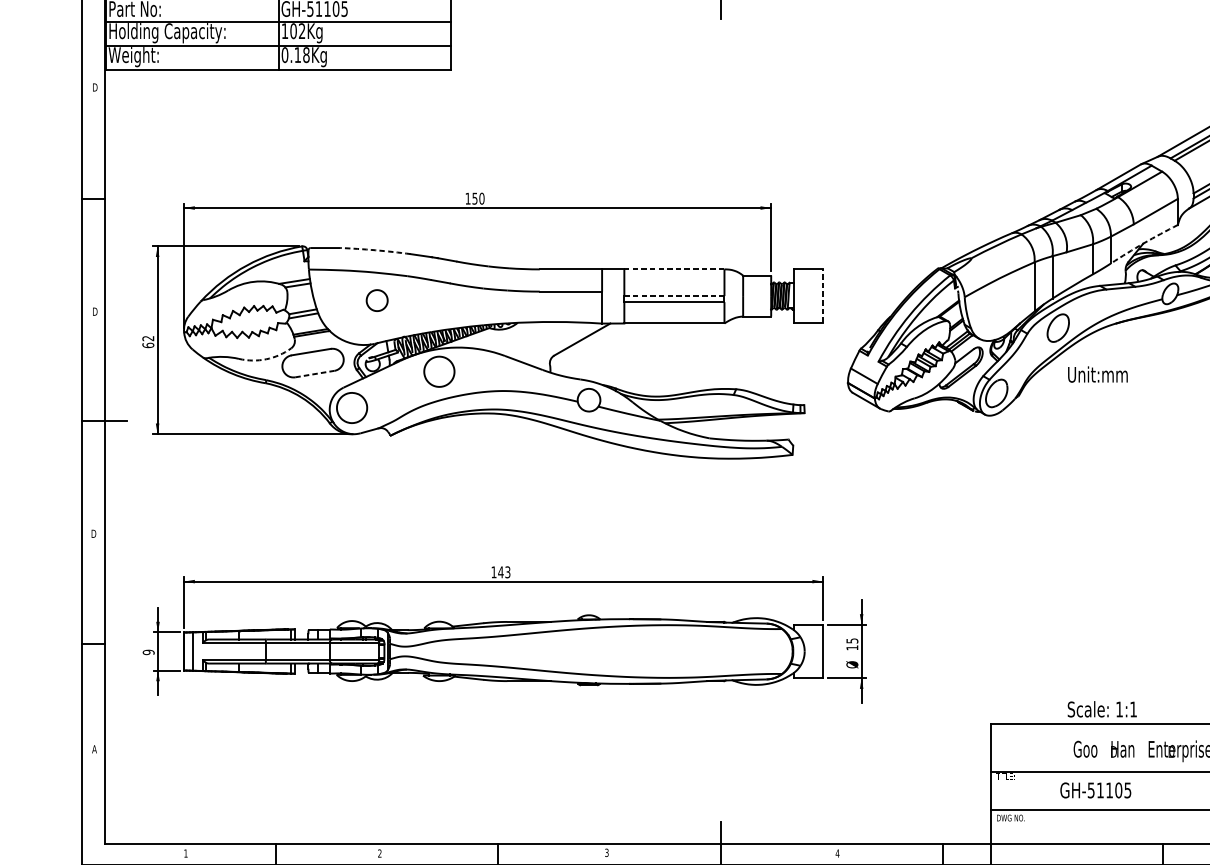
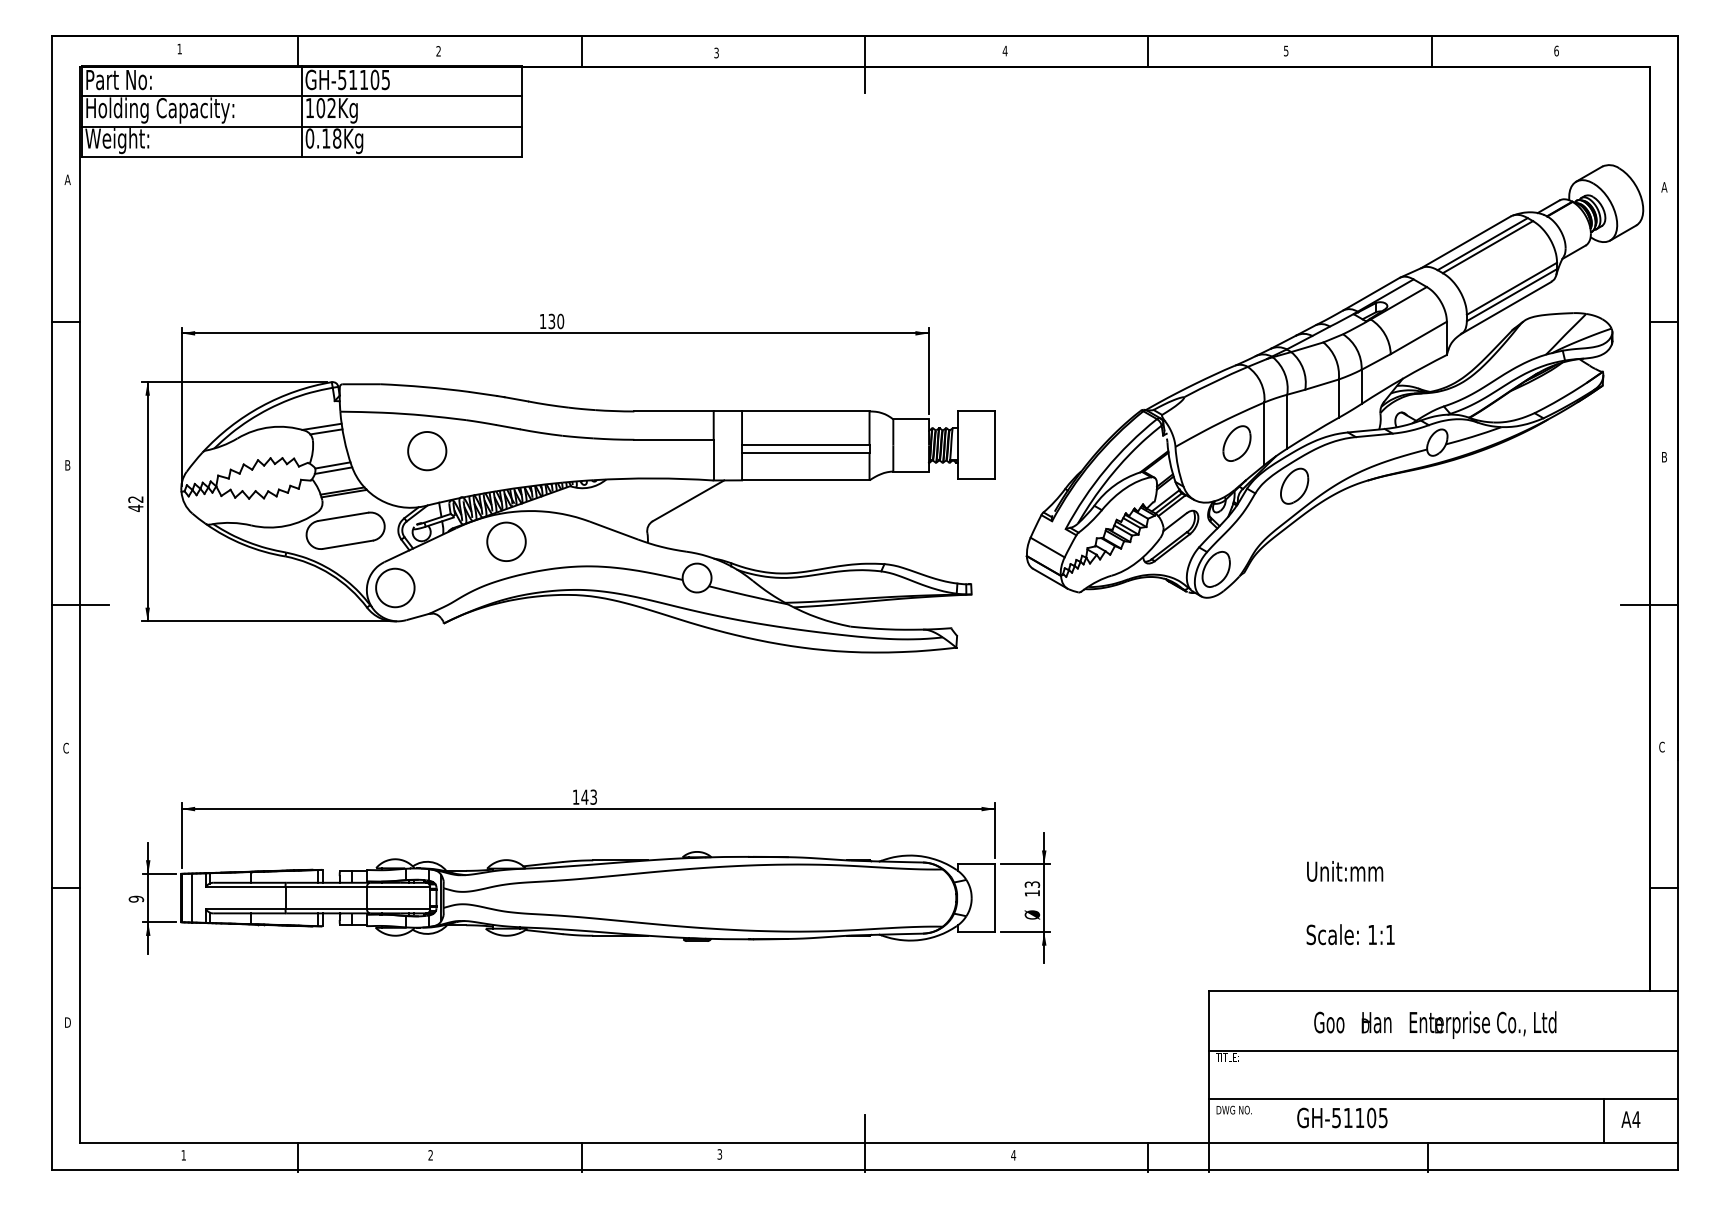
text: (94, 87) -> (67, 179), D -> A
text: (474, 197) -> (551, 320), 150 -> 130
arc: (1143, 243) -> (1403, 378), dashed -> solid
arc: (375, 250) -> (425, 387), dashed -> solid
line: (674, 269) -> (805, 411), dashed -> solid
part: (1012, 294) -> (1236, 443), added
line: (674, 296) -> (805, 445), dashed -> solid
line: (823, 296) -> (995, 445), dashed -> solid
part: (377, 300) -> (427, 451), size x1.43
text: (95, 311) -> (68, 465), D -> B
text: (148, 345) -> (135, 508), 62 -> 42
arc: (266, 358) -> (286, 525), dashed -> solid
line: (315, 373) -> (348, 544), dashed -> solid
text: (1098, 374) -> (1345, 871), moved
text: (93, 533) -> (66, 747), D -> C
text: (851, 640) -> (1031, 884), 15 -> 13
text: (1102, 709) -> (1350, 934), moved
text: (94, 749) -> (67, 1022), A -> D
text: (1095, 790) -> (1342, 1117), moved

